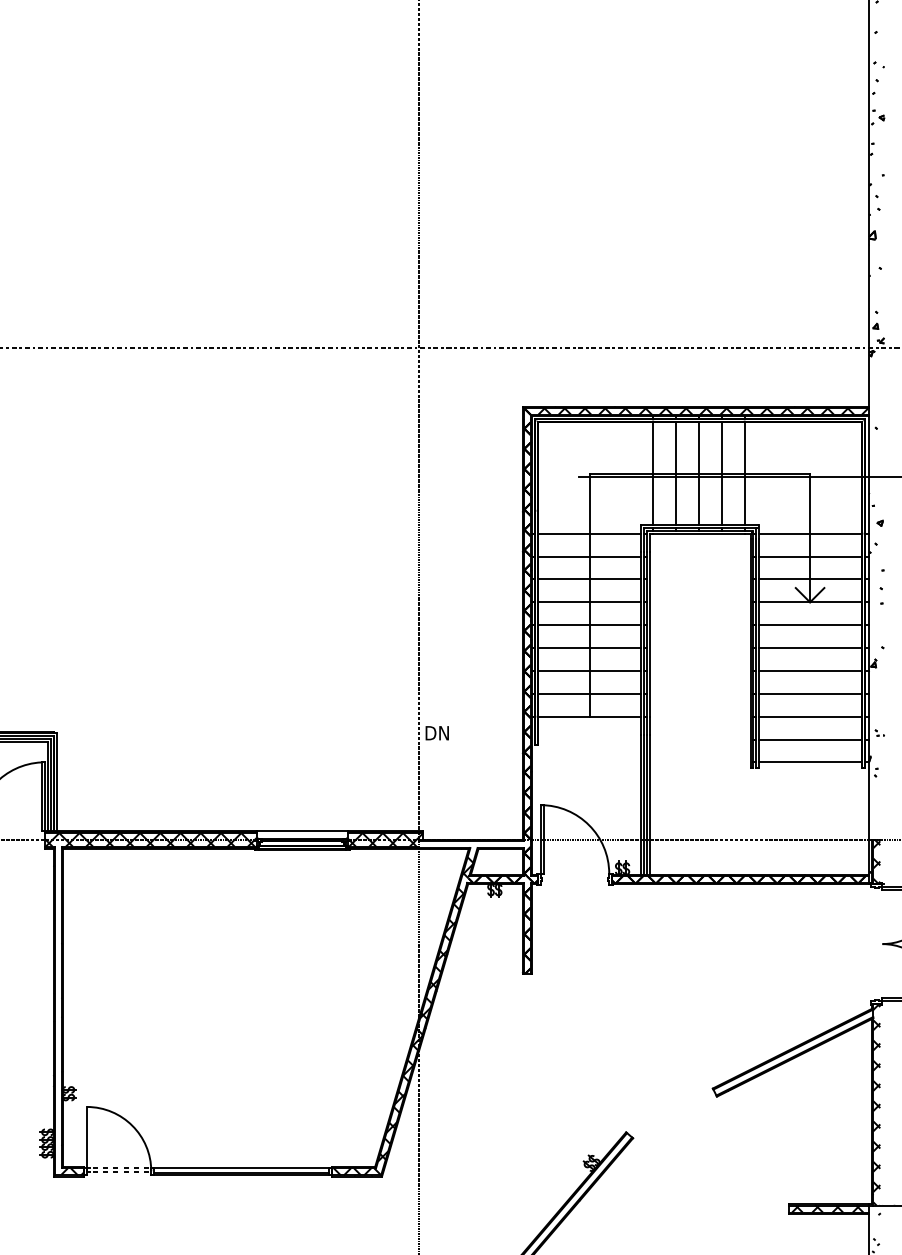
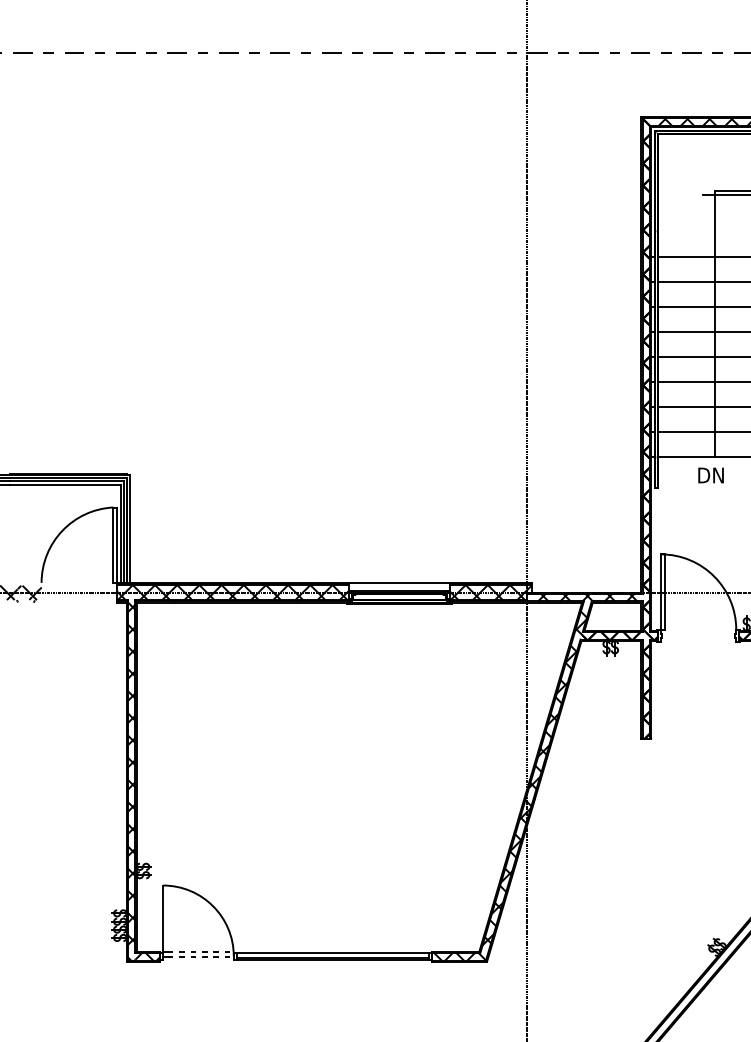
text: (436, 733) -> (710, 475), moved
hatch: (473, 844) -> (587, 597), added
hatch: (57, 1011) -> (130, 780), added

